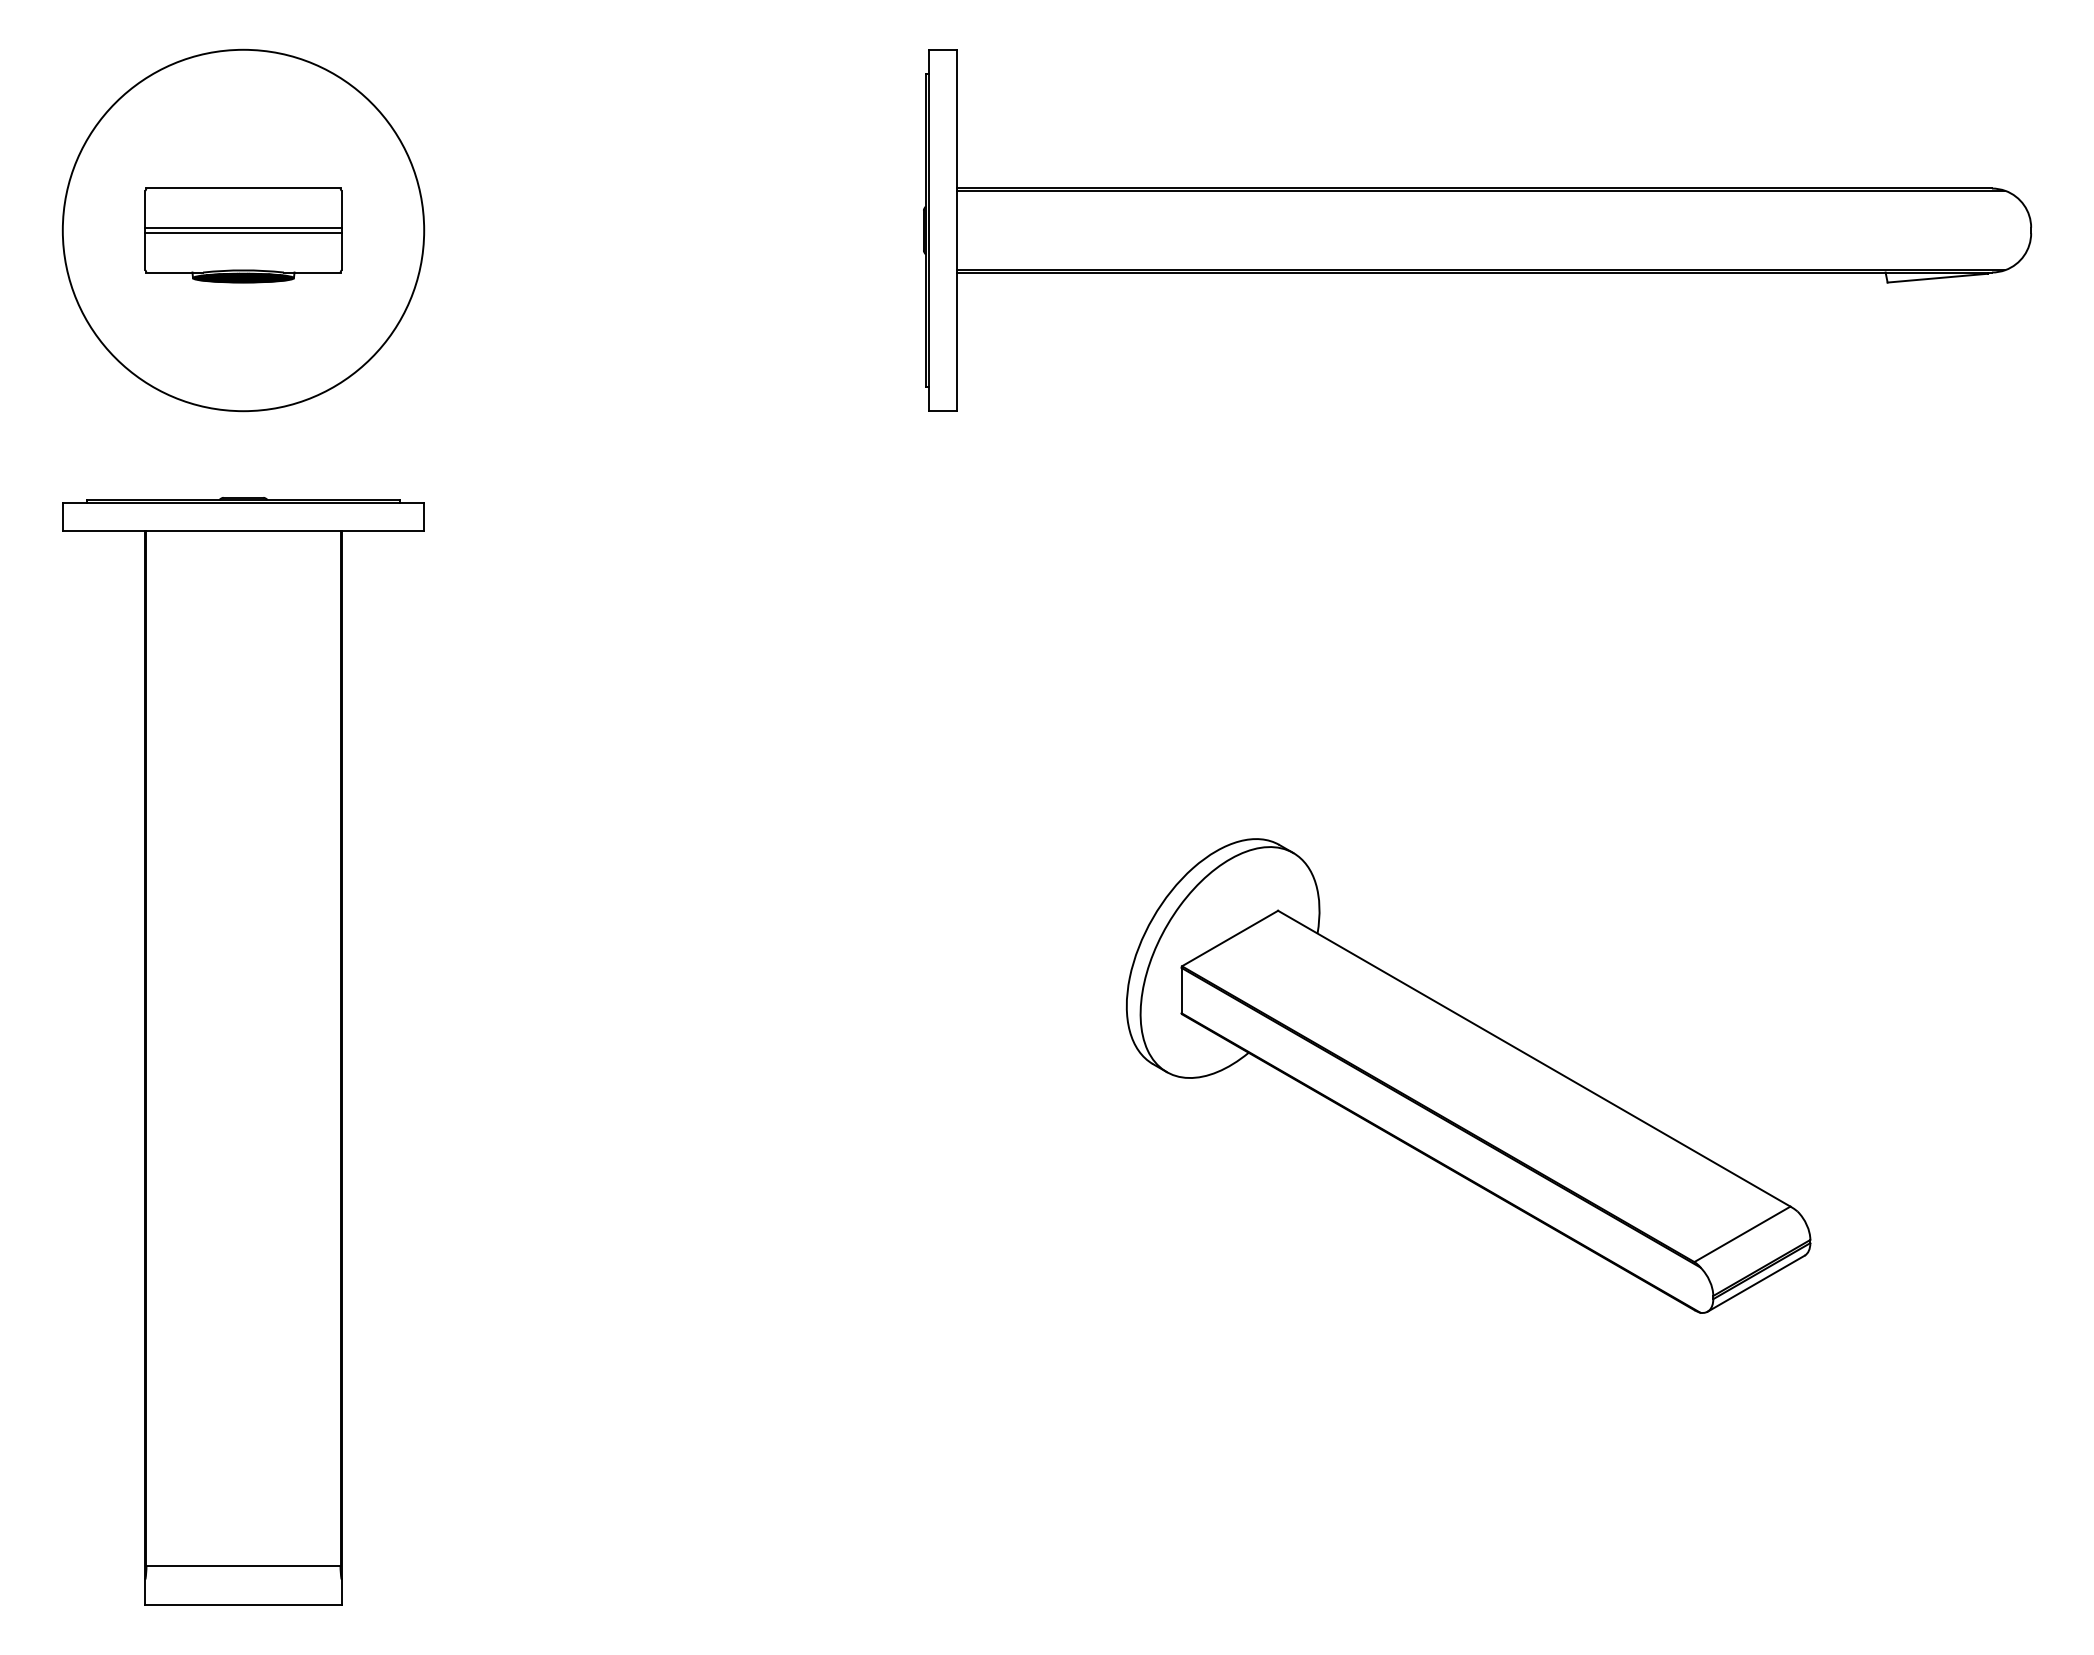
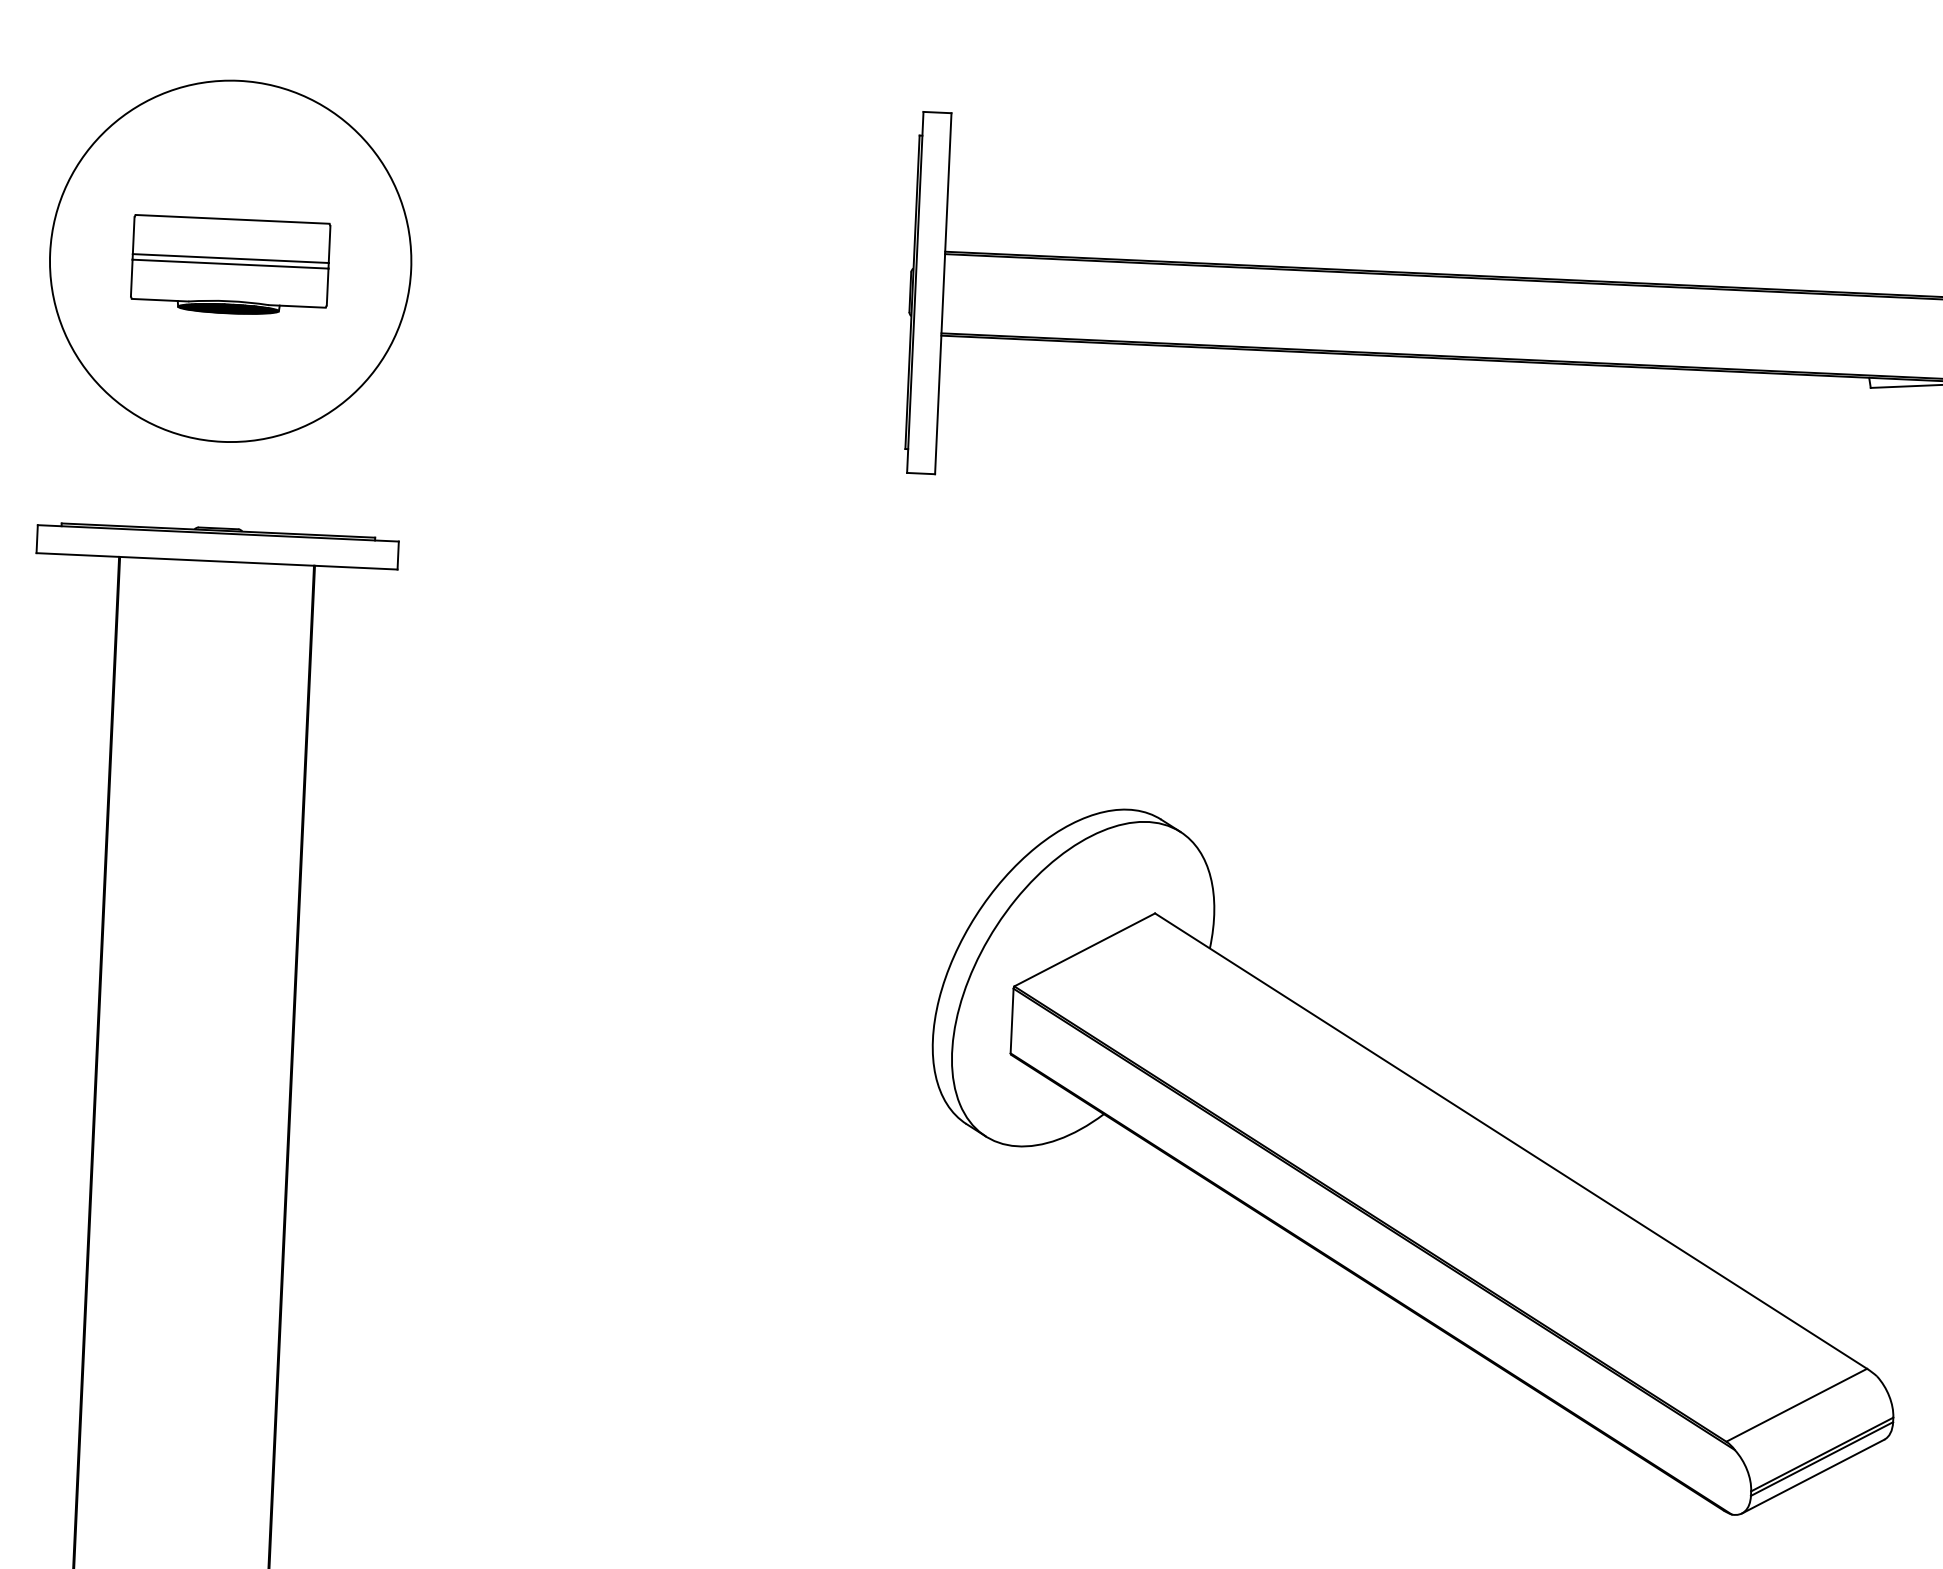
part: (1468, 1075) -> (1416, 1161), size x1.43

